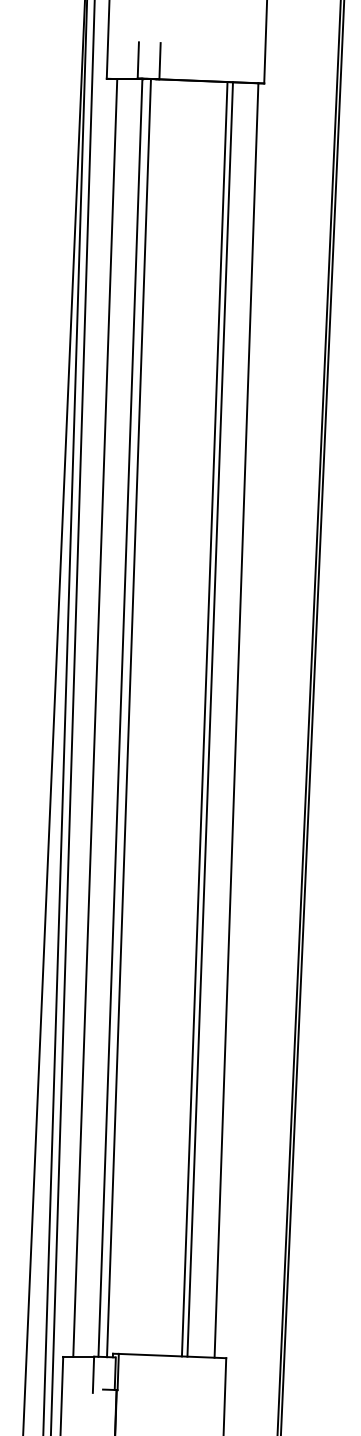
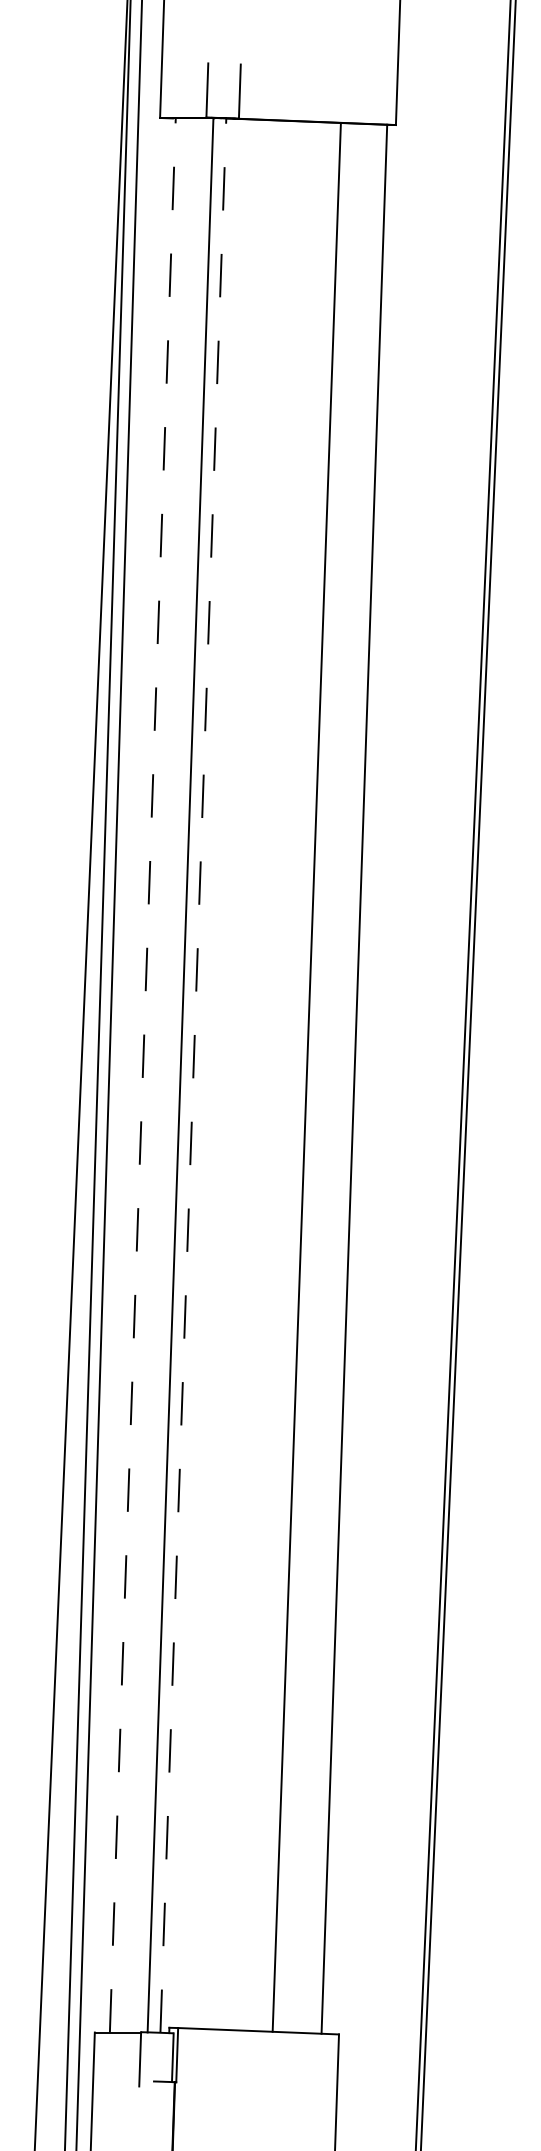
line: (95, 717) -> (143, 1074), solid -> dashed
line: (129, 717) -> (194, 1074), solid -> dashed
line: (209, 719) -> (313, 1077), removed

